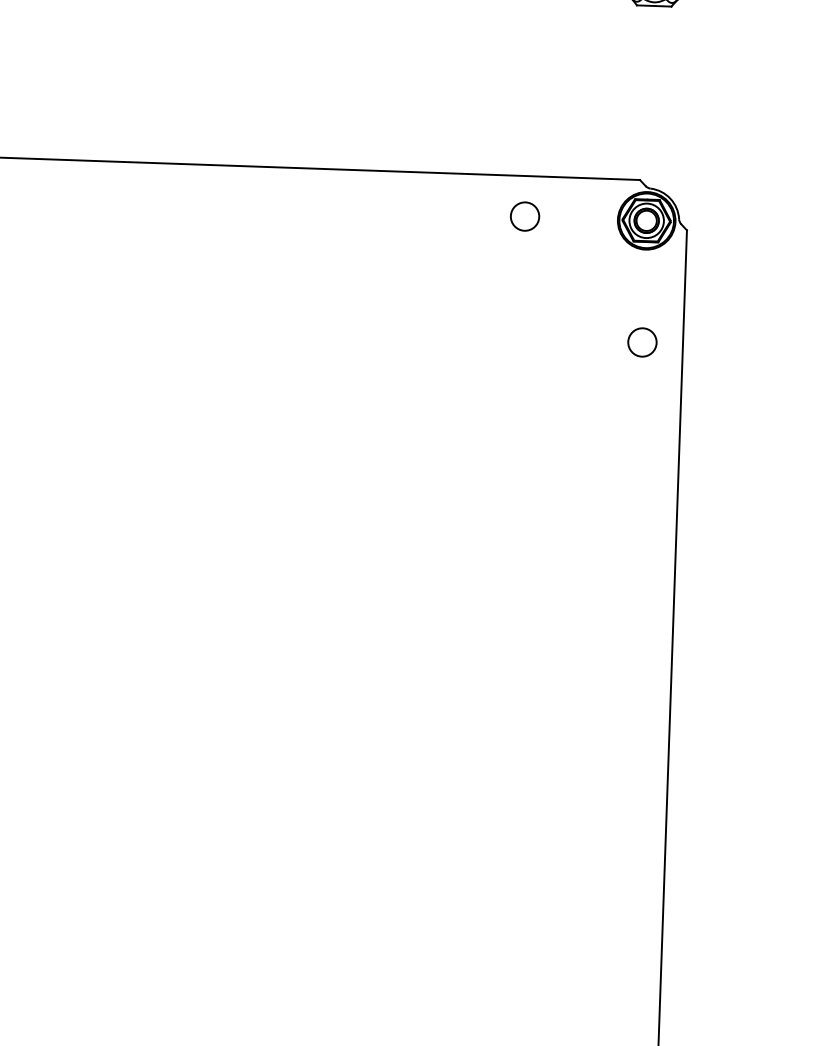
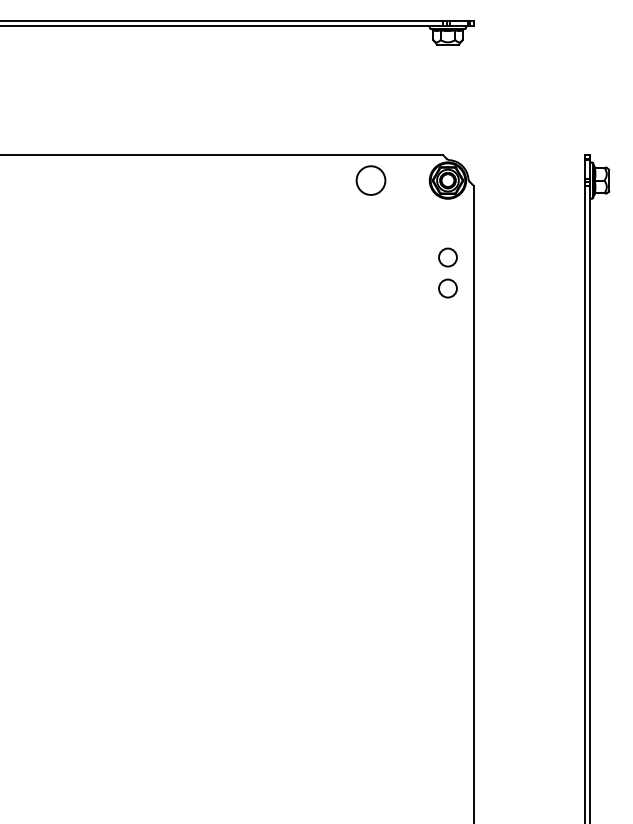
circle: (525, 216) -> (371, 180), size x1.6
circle: (639, 391) -> (447, 288), added

